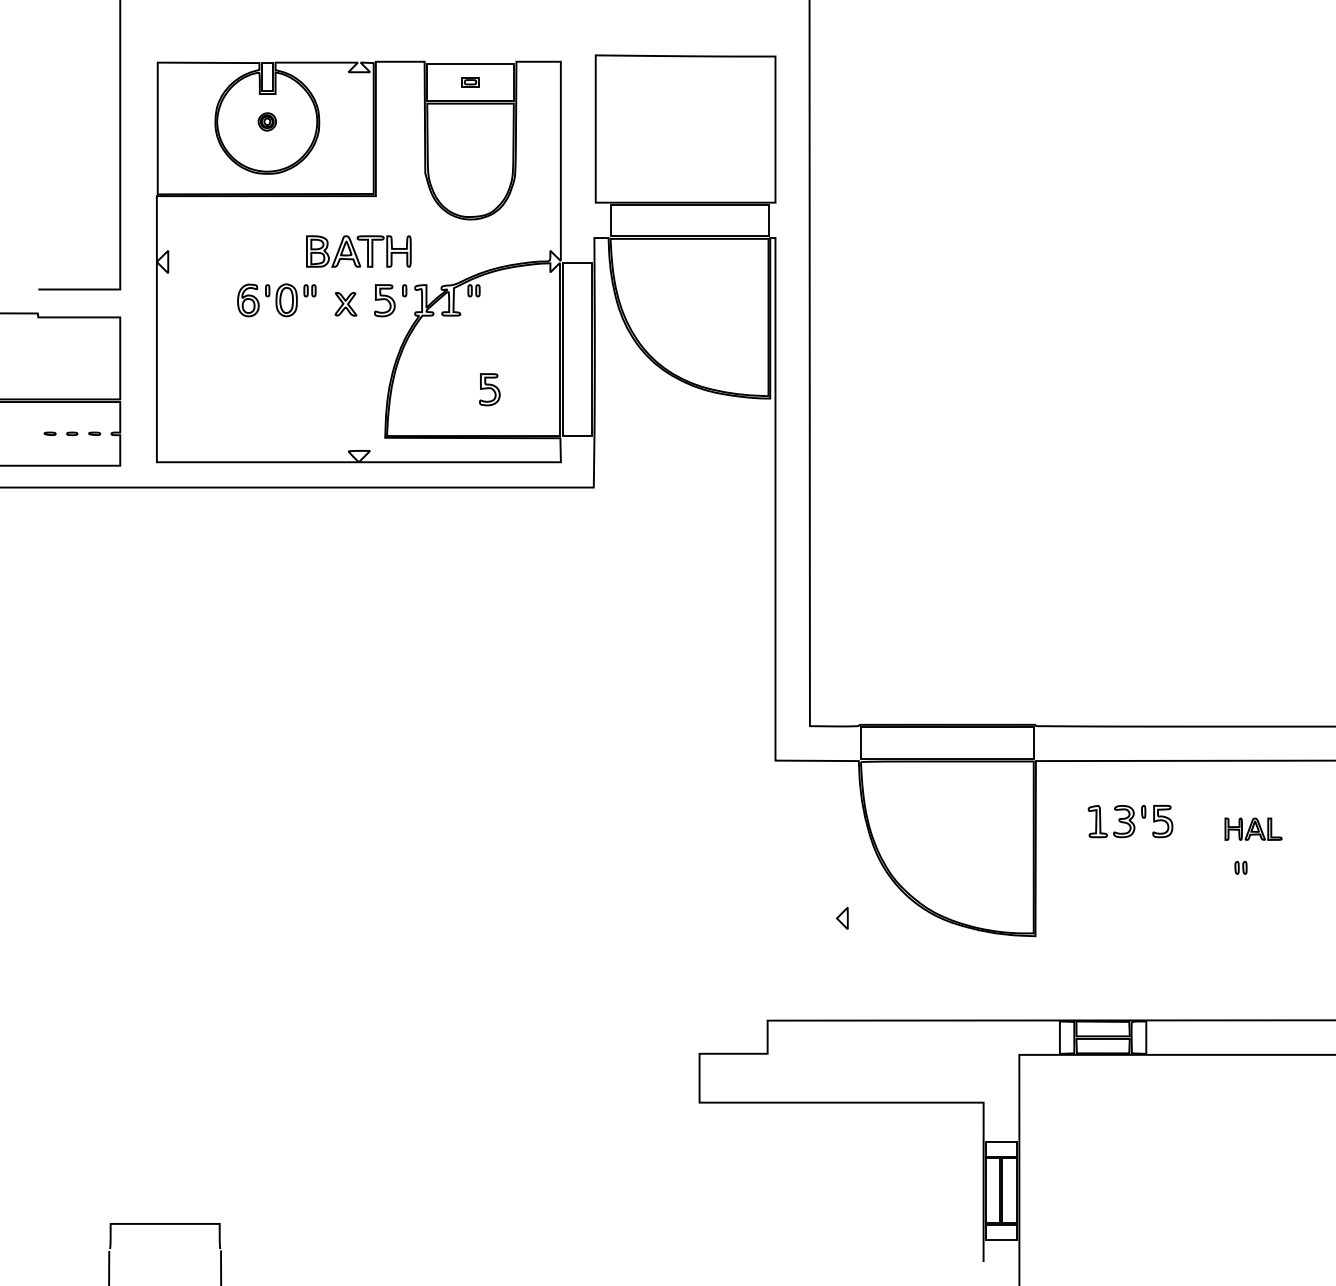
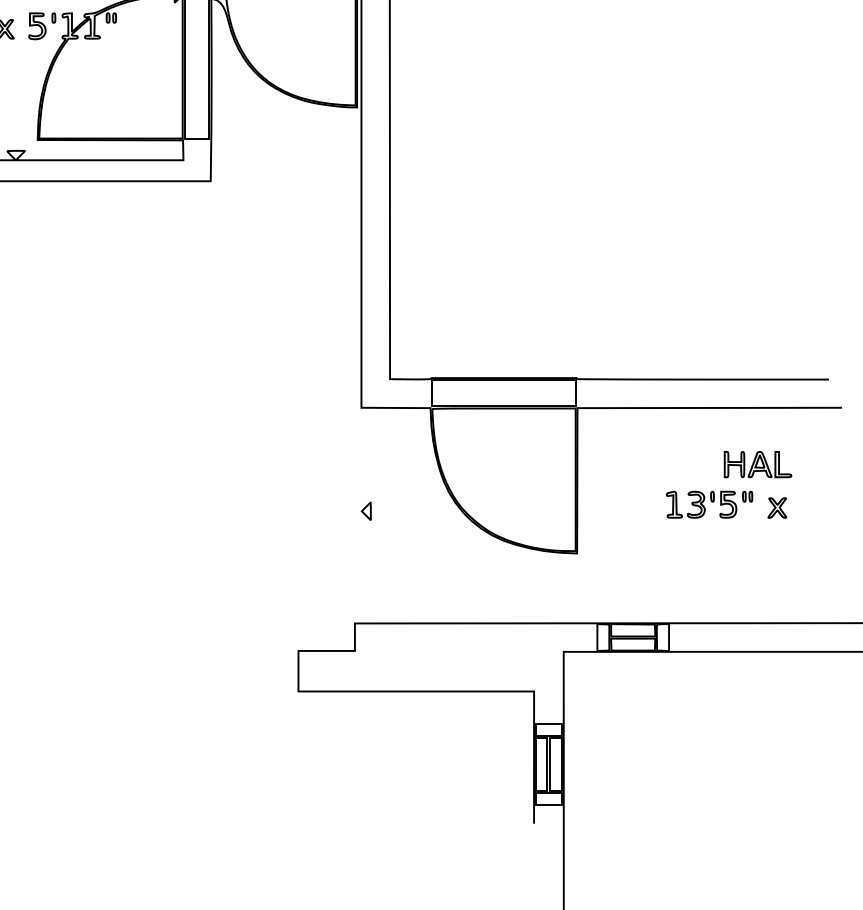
part: (489, 389) -> (124, 99), removed
part: (1130, 821) -> (701, 504), moved
part: (1253, 829) -> (757, 464), size x1.43
part: (1276, 881) -> (777, 508), added
part: (841, 918) -> (365, 511), moved

